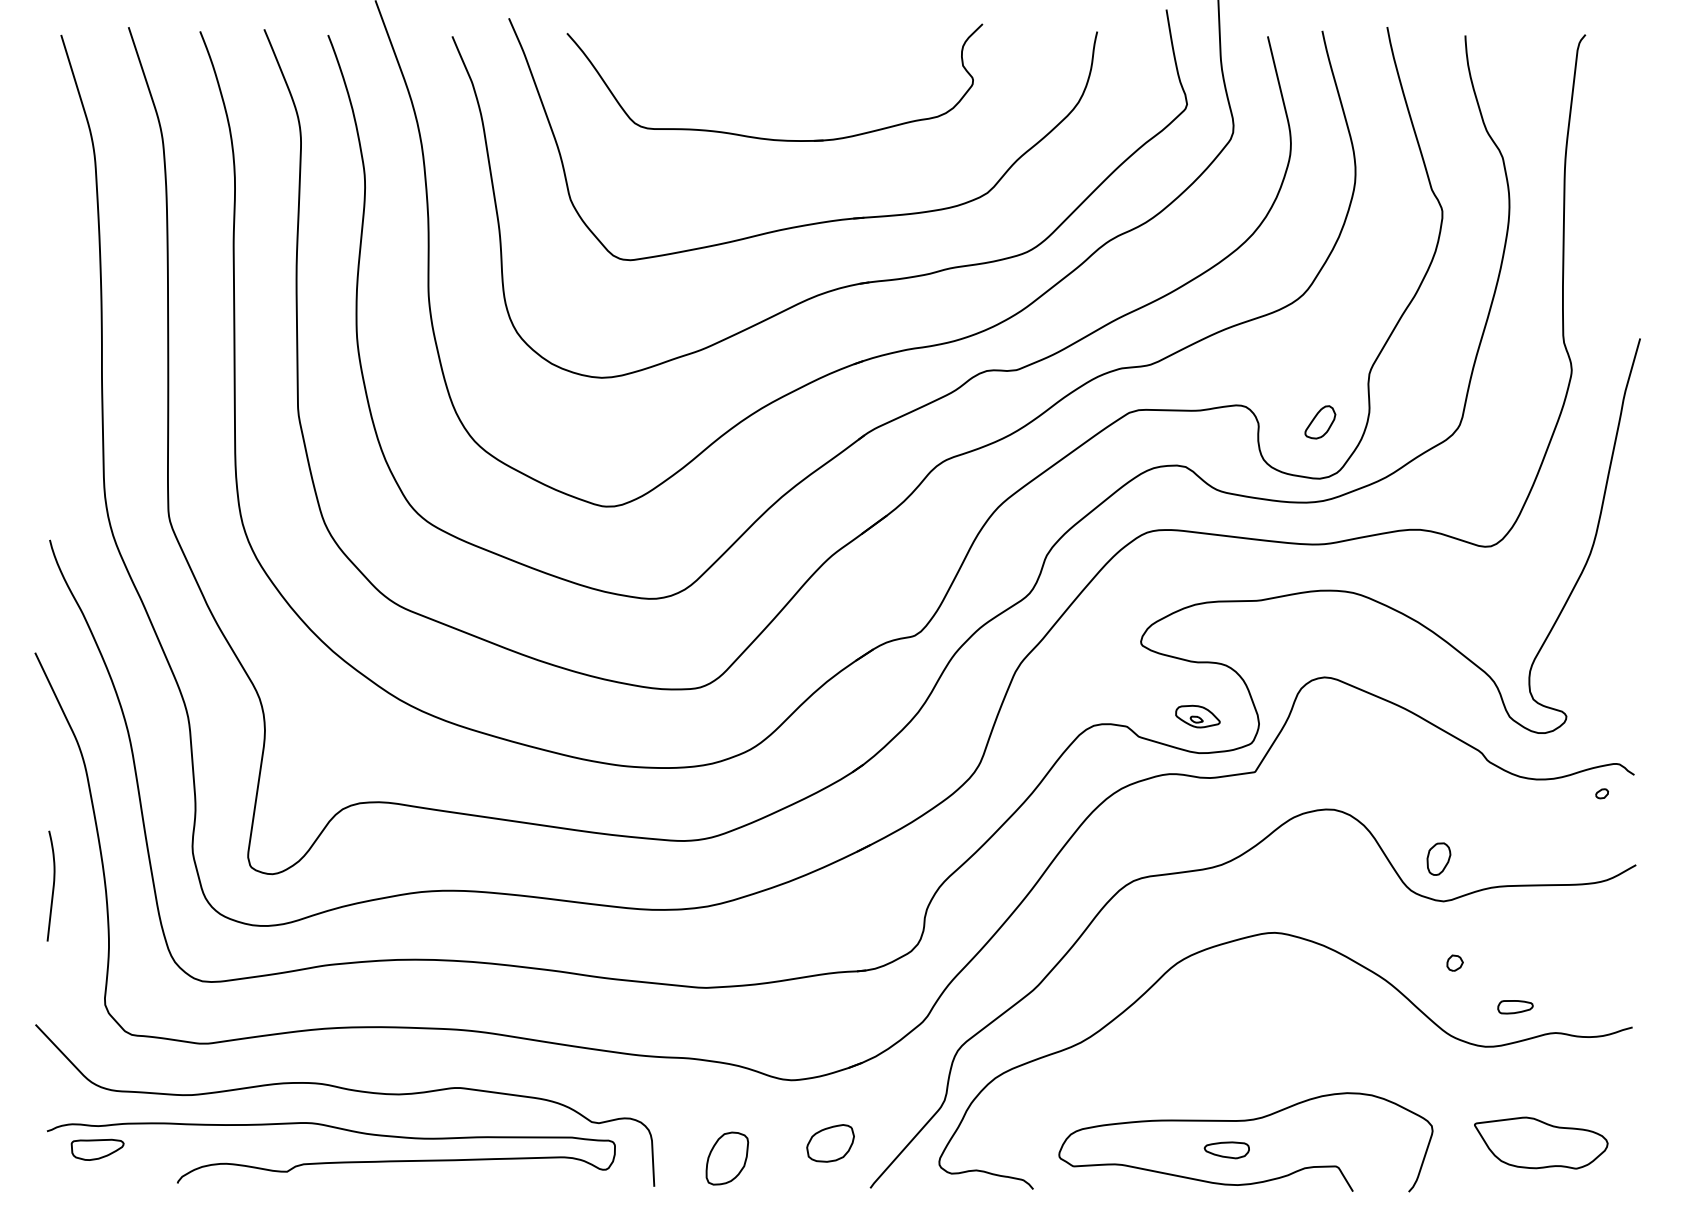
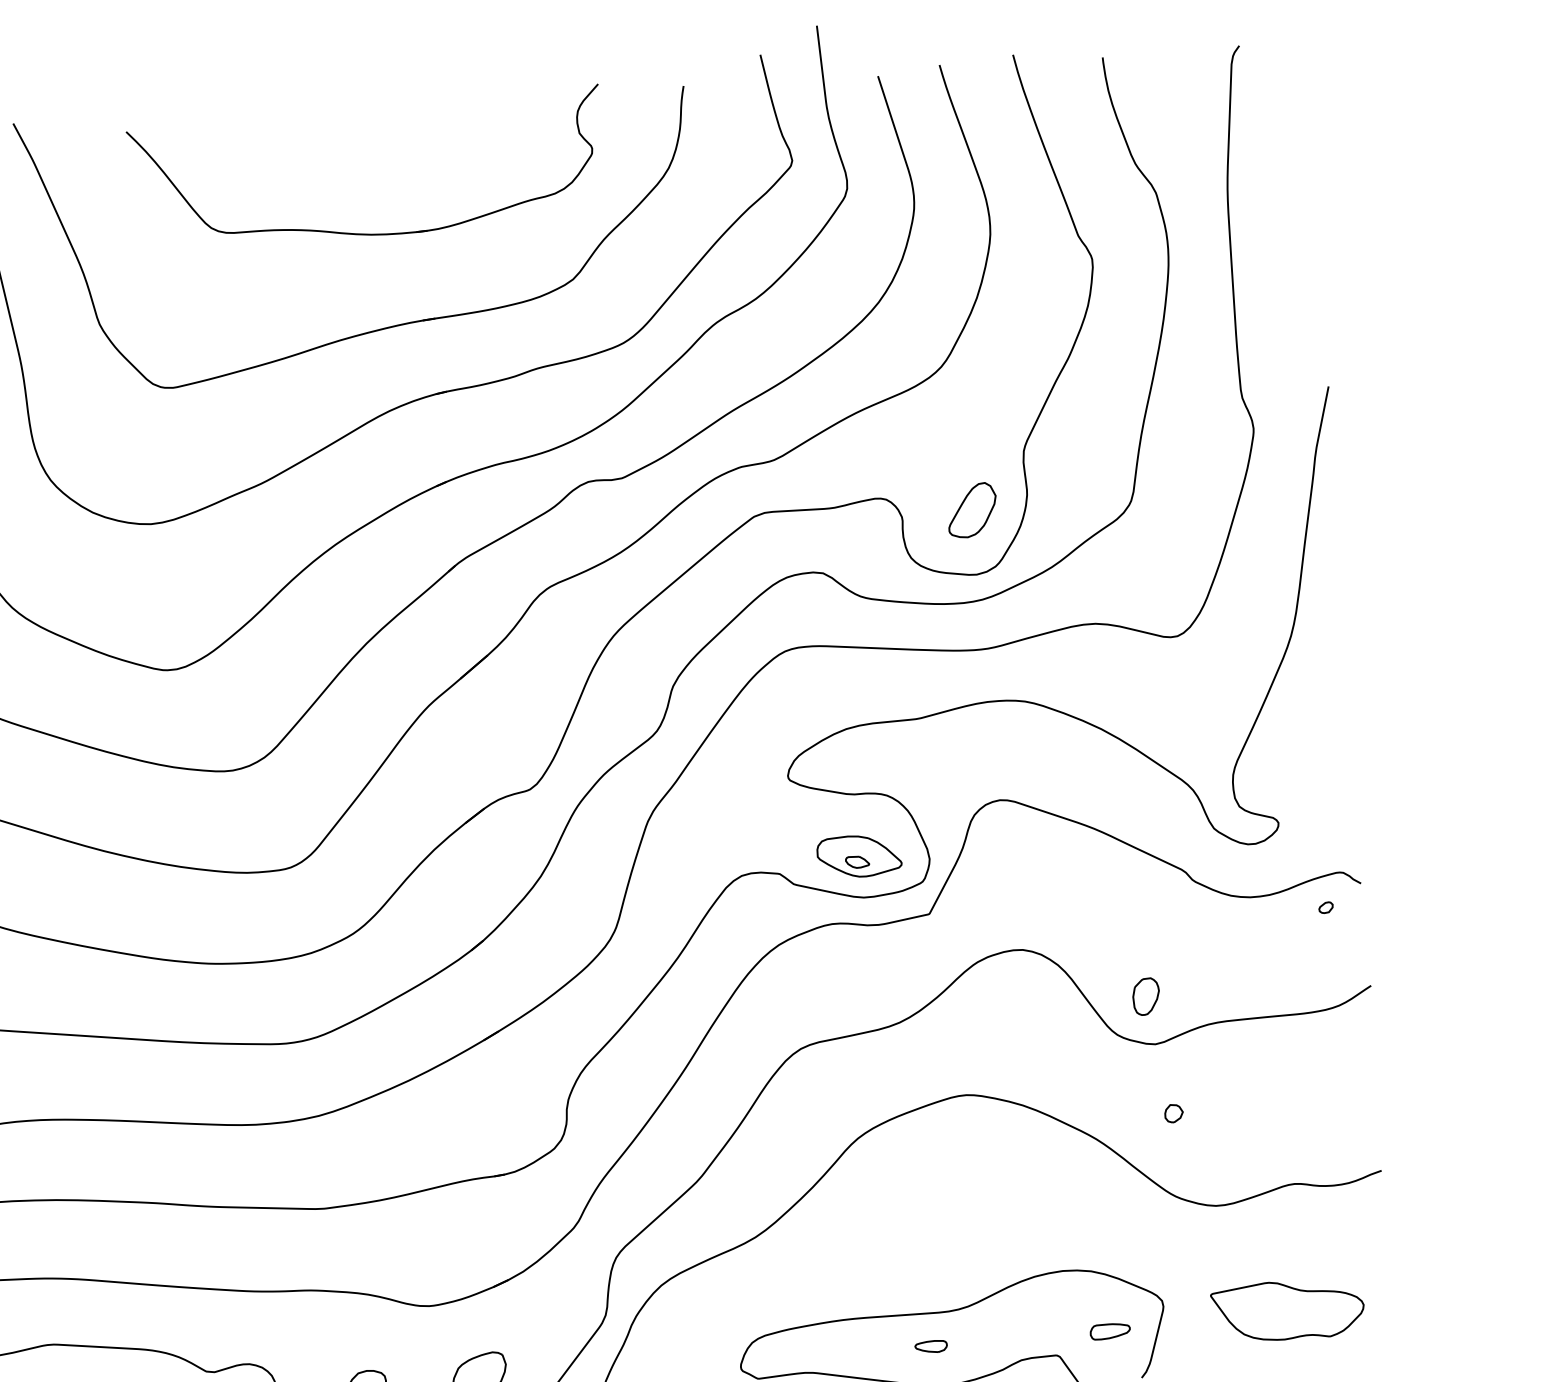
part: (771, 138) -> (368, 233), moved
part: (1320, 422) -> (972, 510), size x1.43
part: (1197, 716) -> (858, 856), size x1.67
part: (1515, 1007) -> (1110, 1331), moved
part: (1226, 1150) -> (930, 1347), size x0.62

